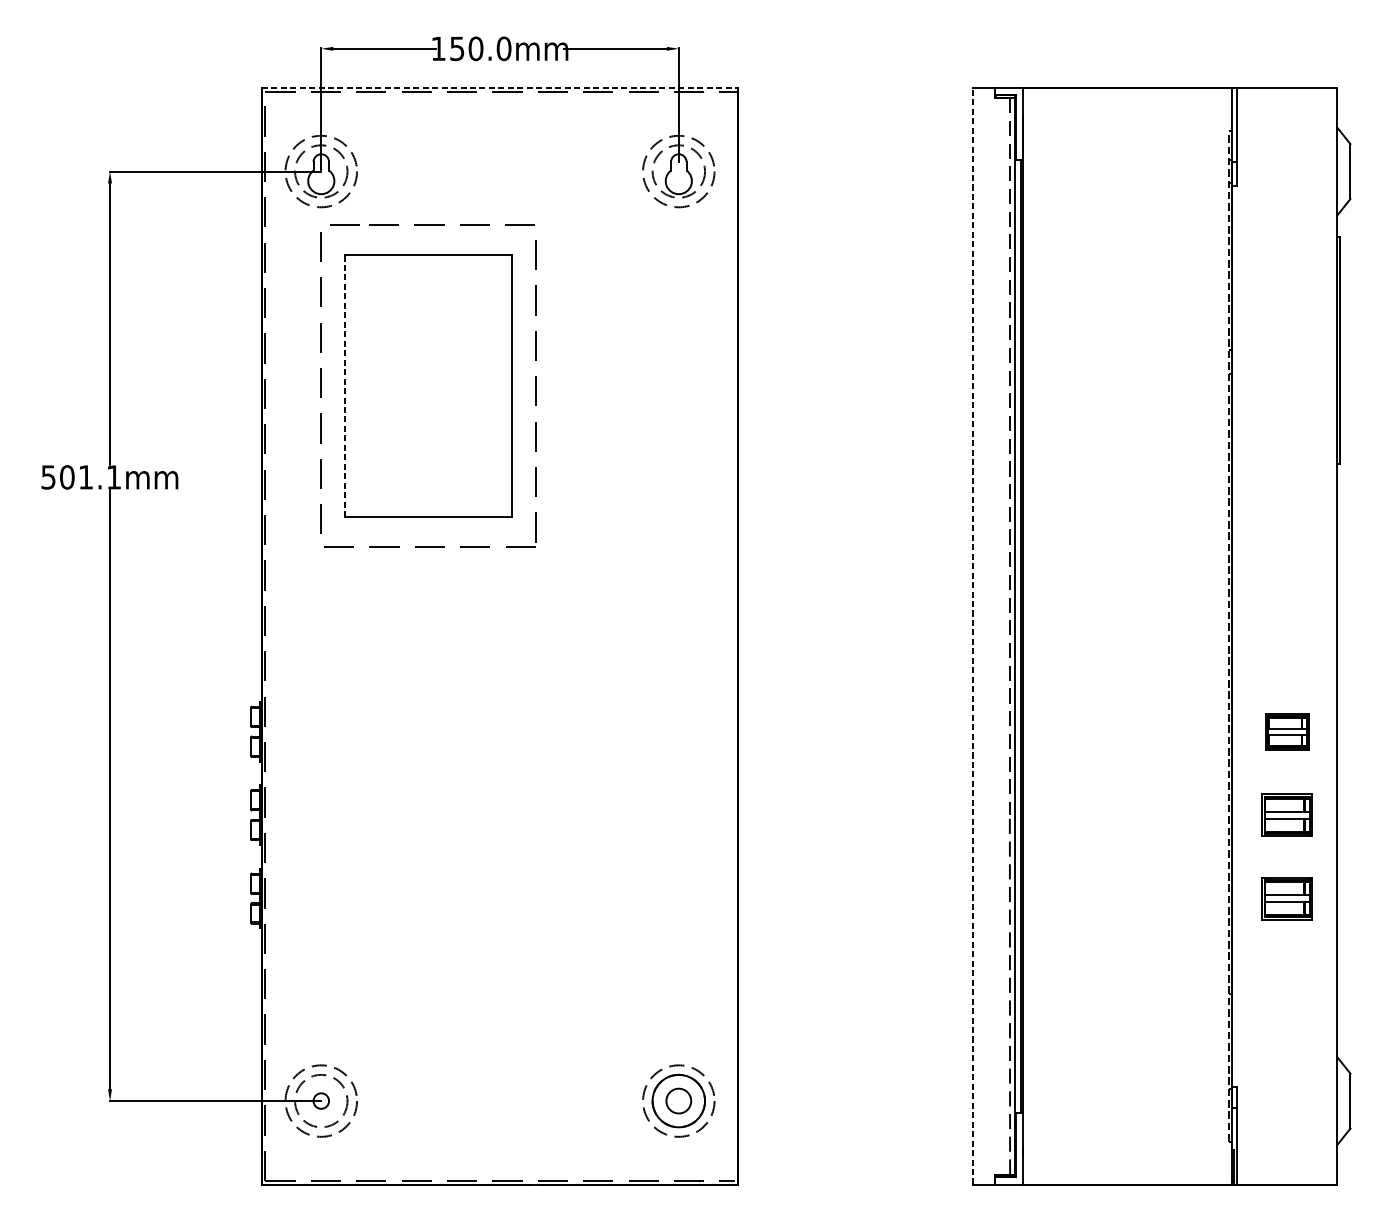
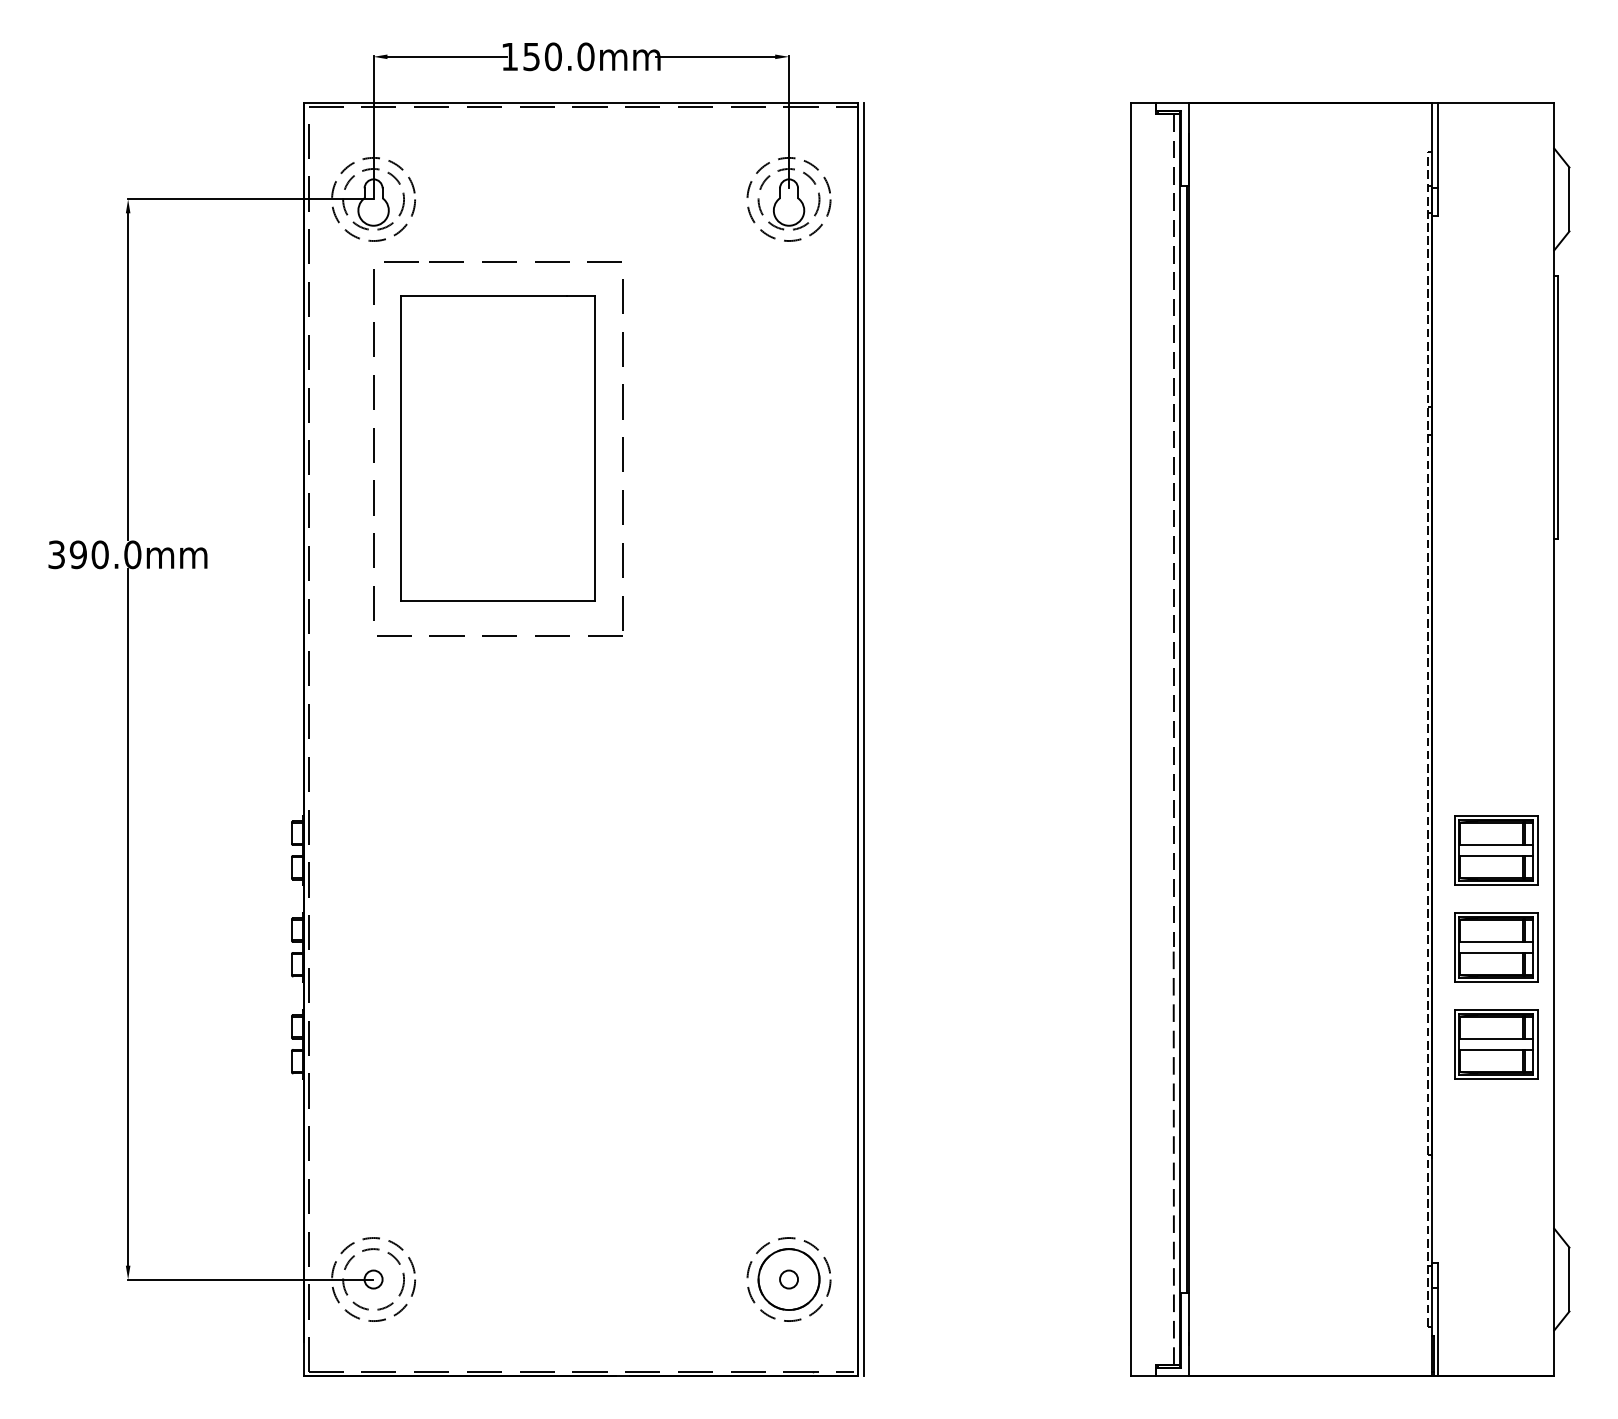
line: (500, 88) -> (581, 102), dashed -> solid
line: (345, 385) -> (401, 448), dashed -> solid
text: (81, 477) -> (95, 554), 501.1mm -> 390.0mm
line: (742, 636) -> (863, 739), added
line: (973, 636) -> (1131, 739), dashed -> solid
part: (1287, 731) -> (1496, 850), size x1.67
part: (1287, 815) -> (1496, 947), size x1.43
part: (1287, 898) -> (1496, 1044), size x1.43
circle: (679, 1101) -> (789, 1279), size x0.62

